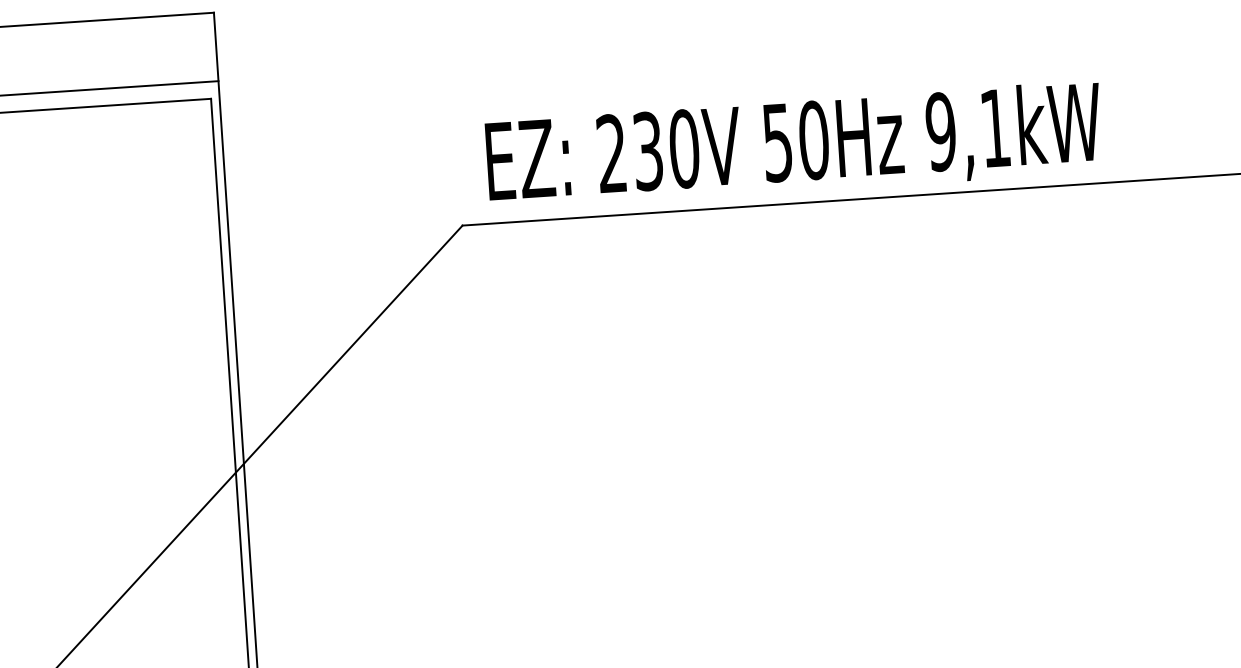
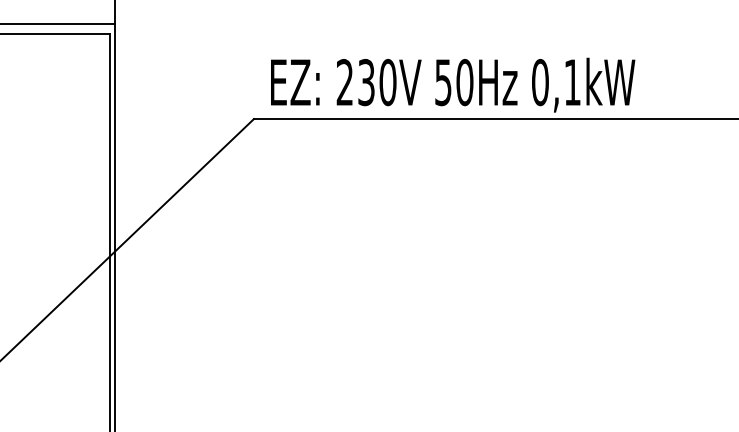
text: (939, 131) -> (539, 82), 9,1kW -> 0,1kW

